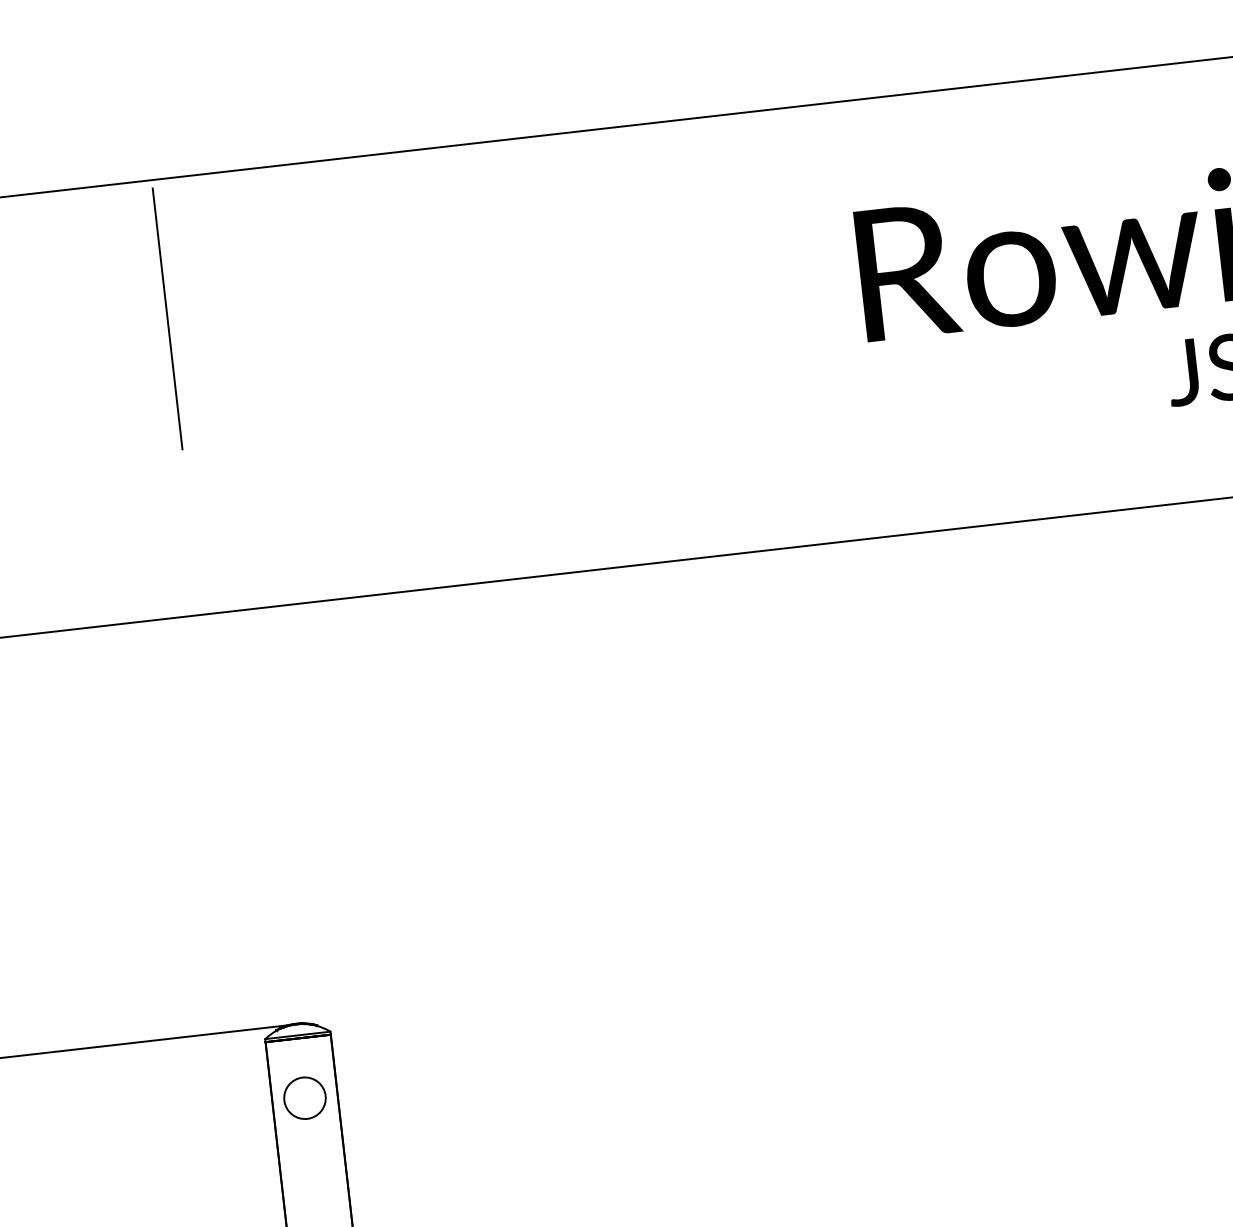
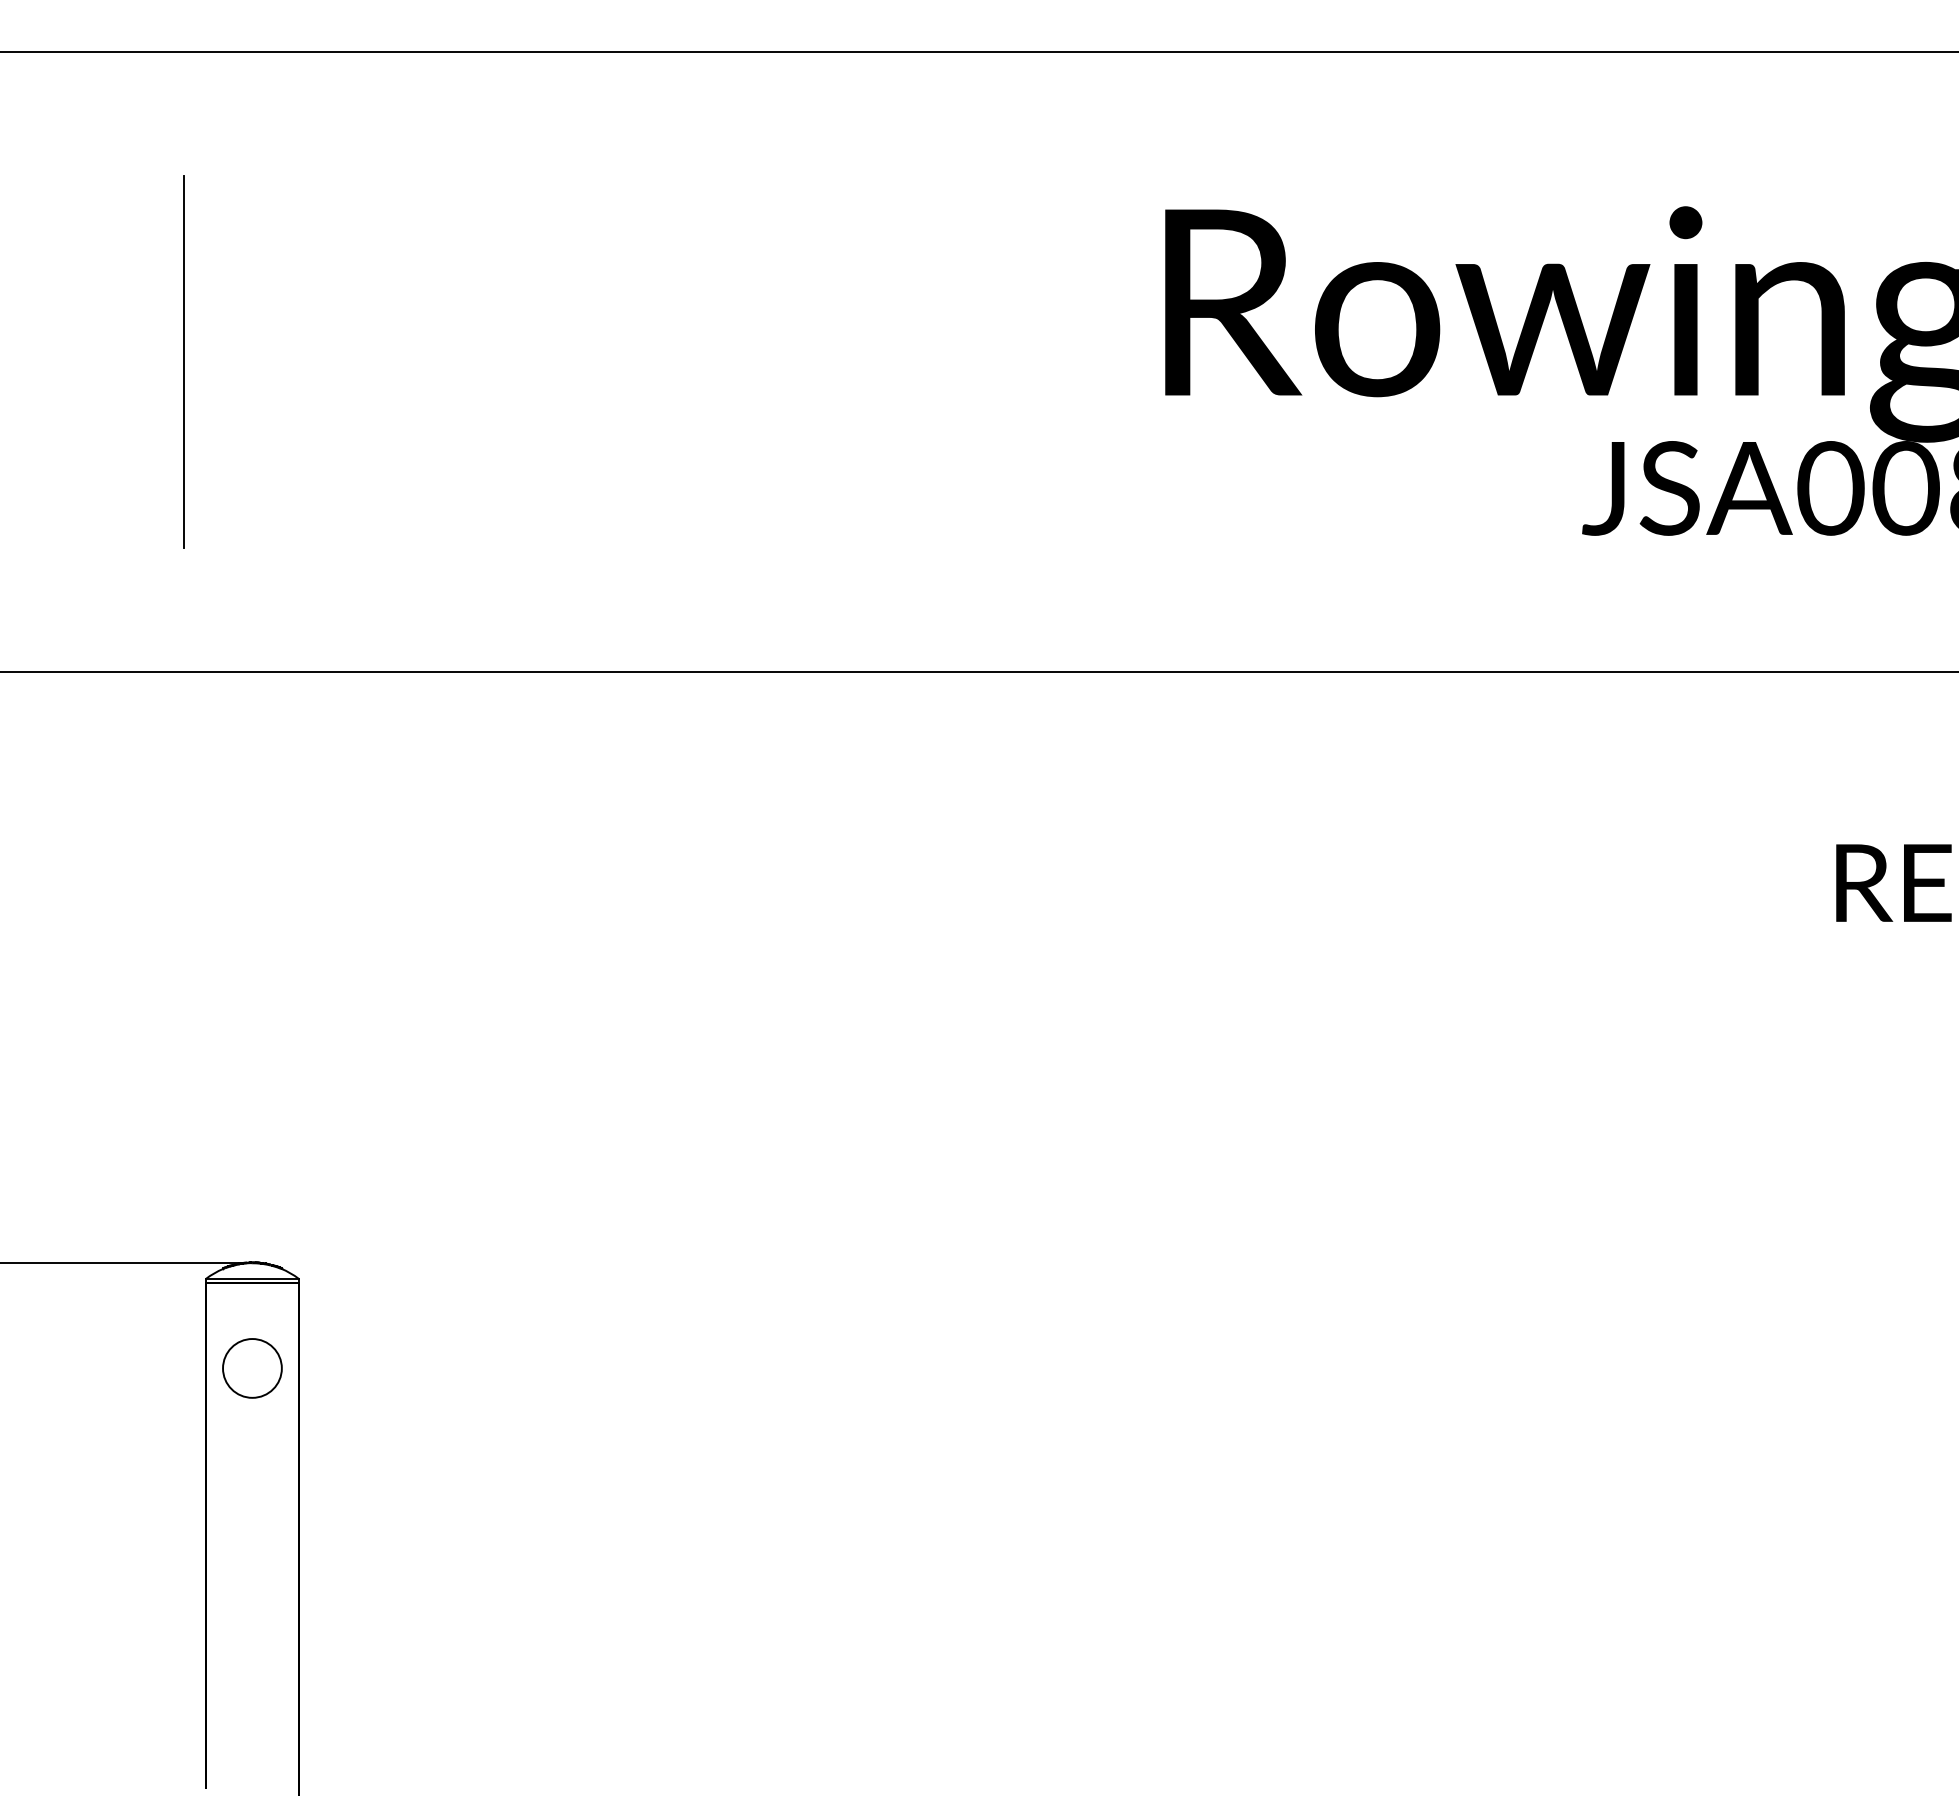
line: (167, 318) -> (183, 361), moved

